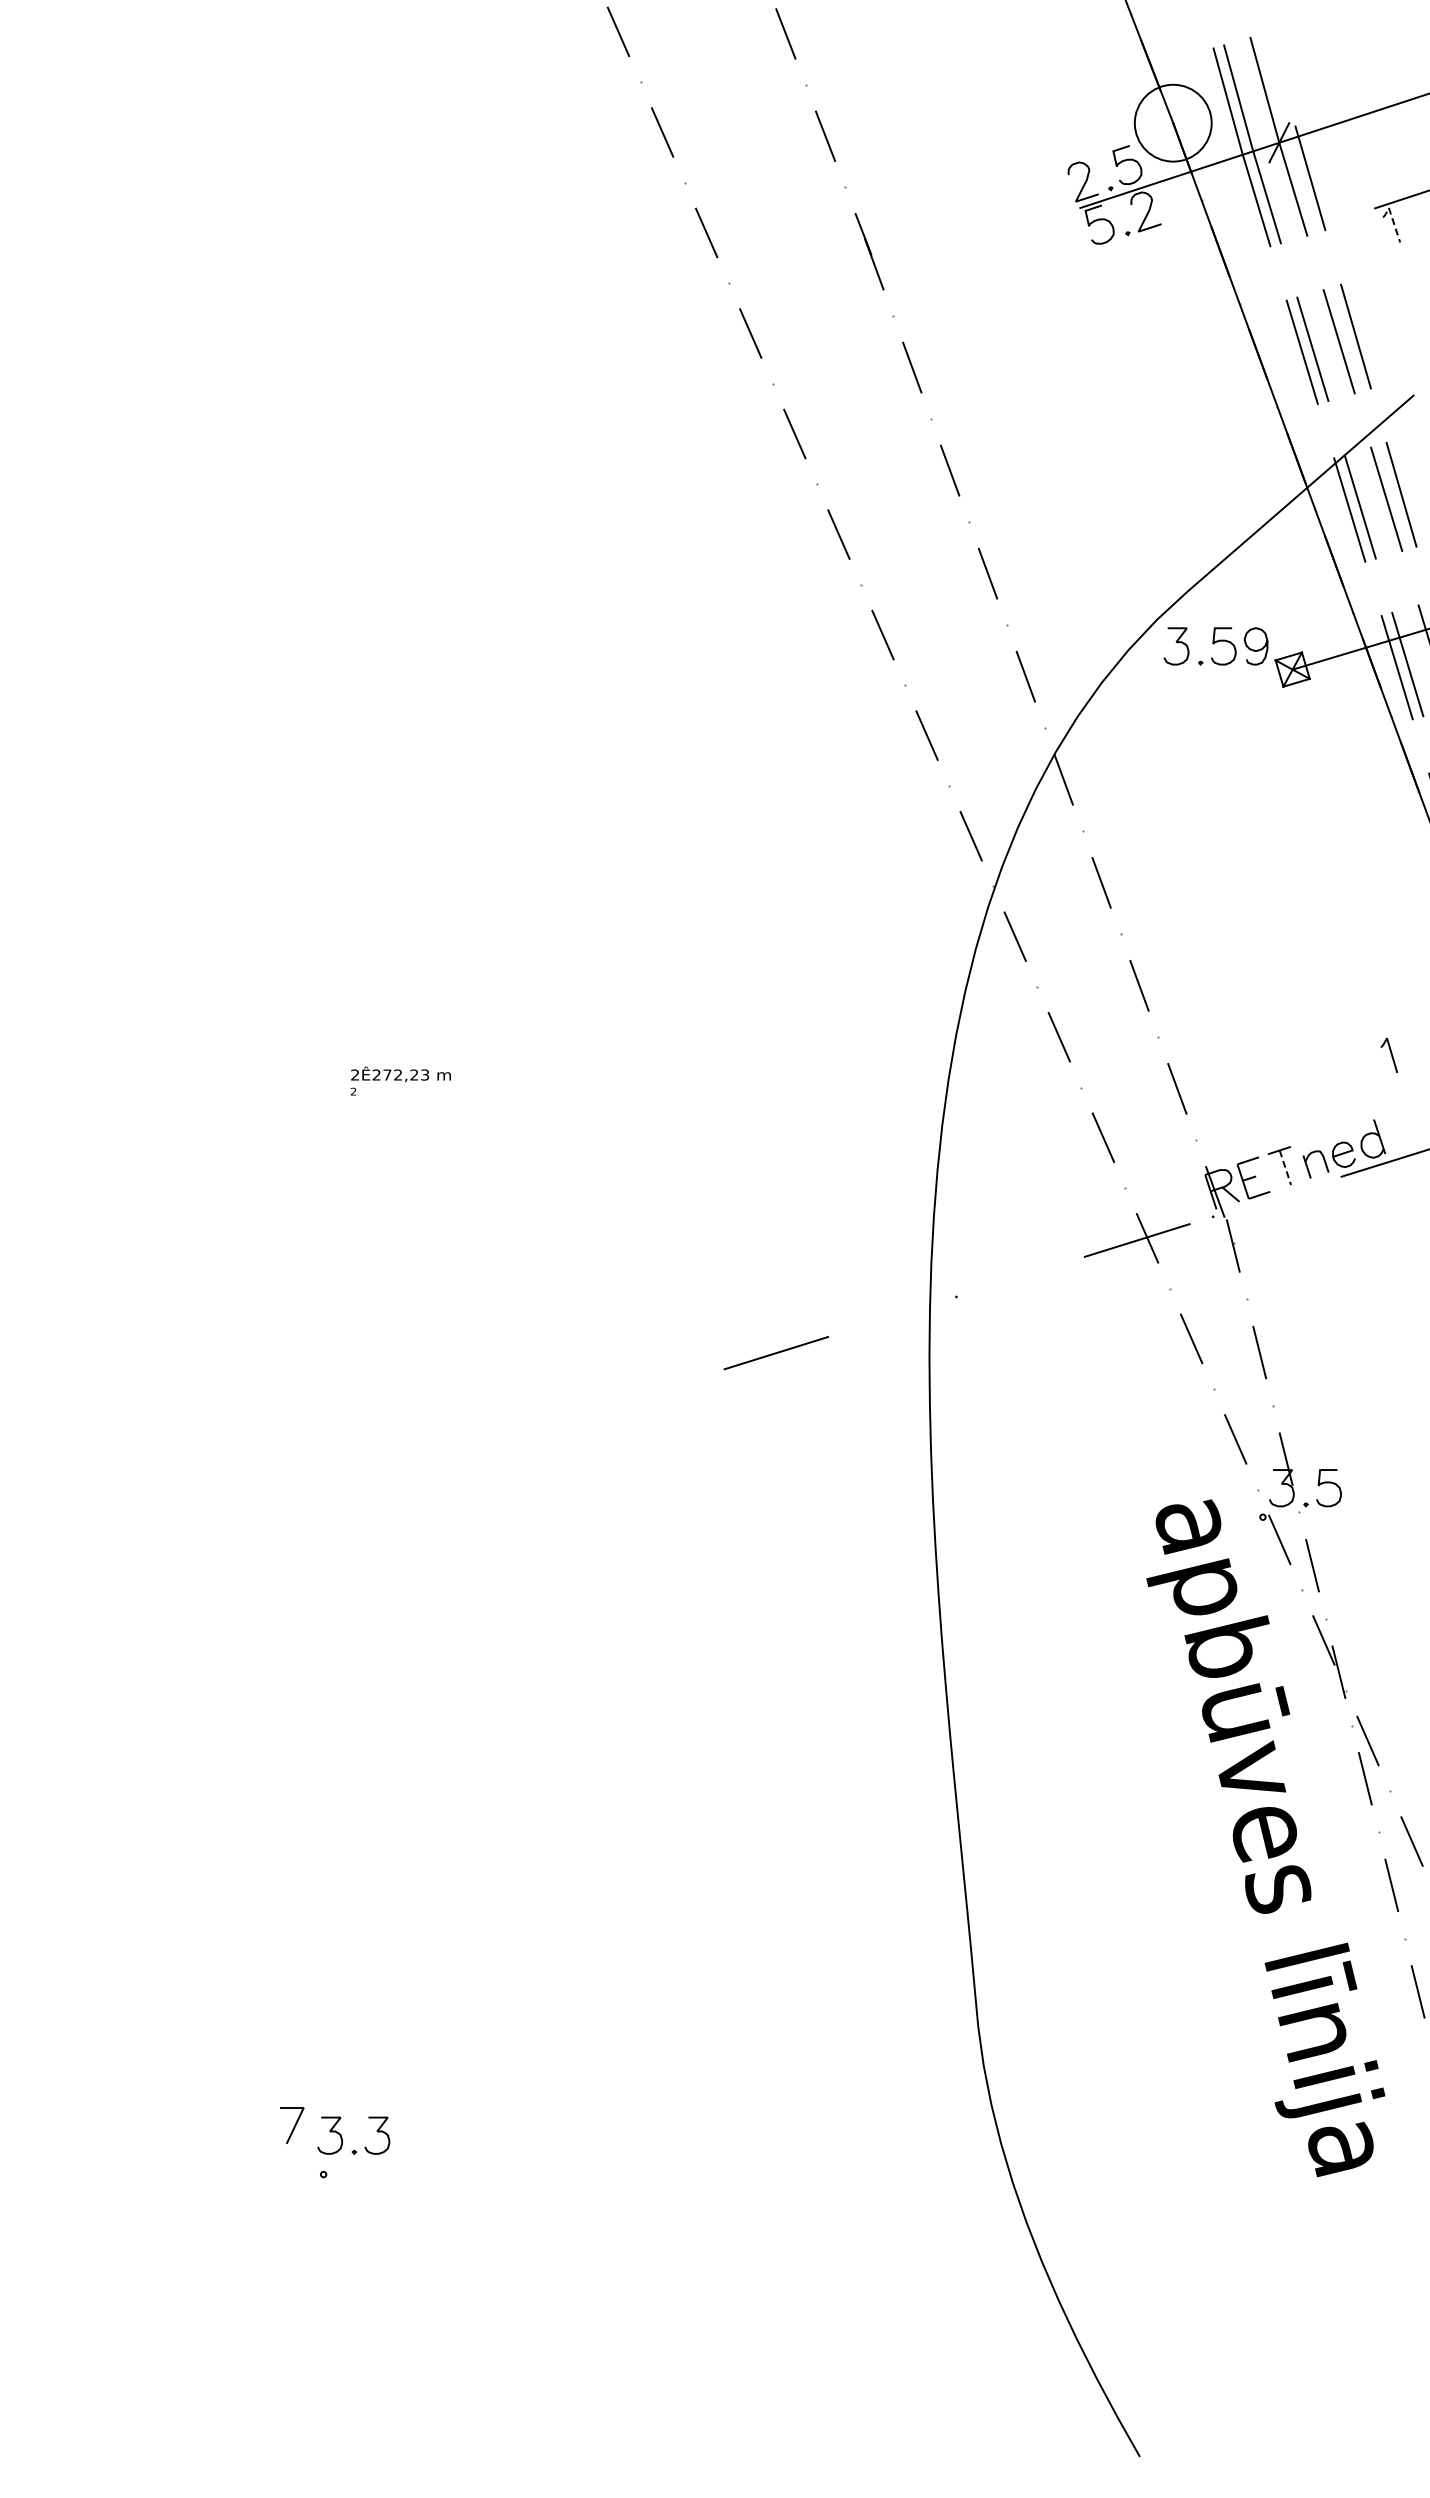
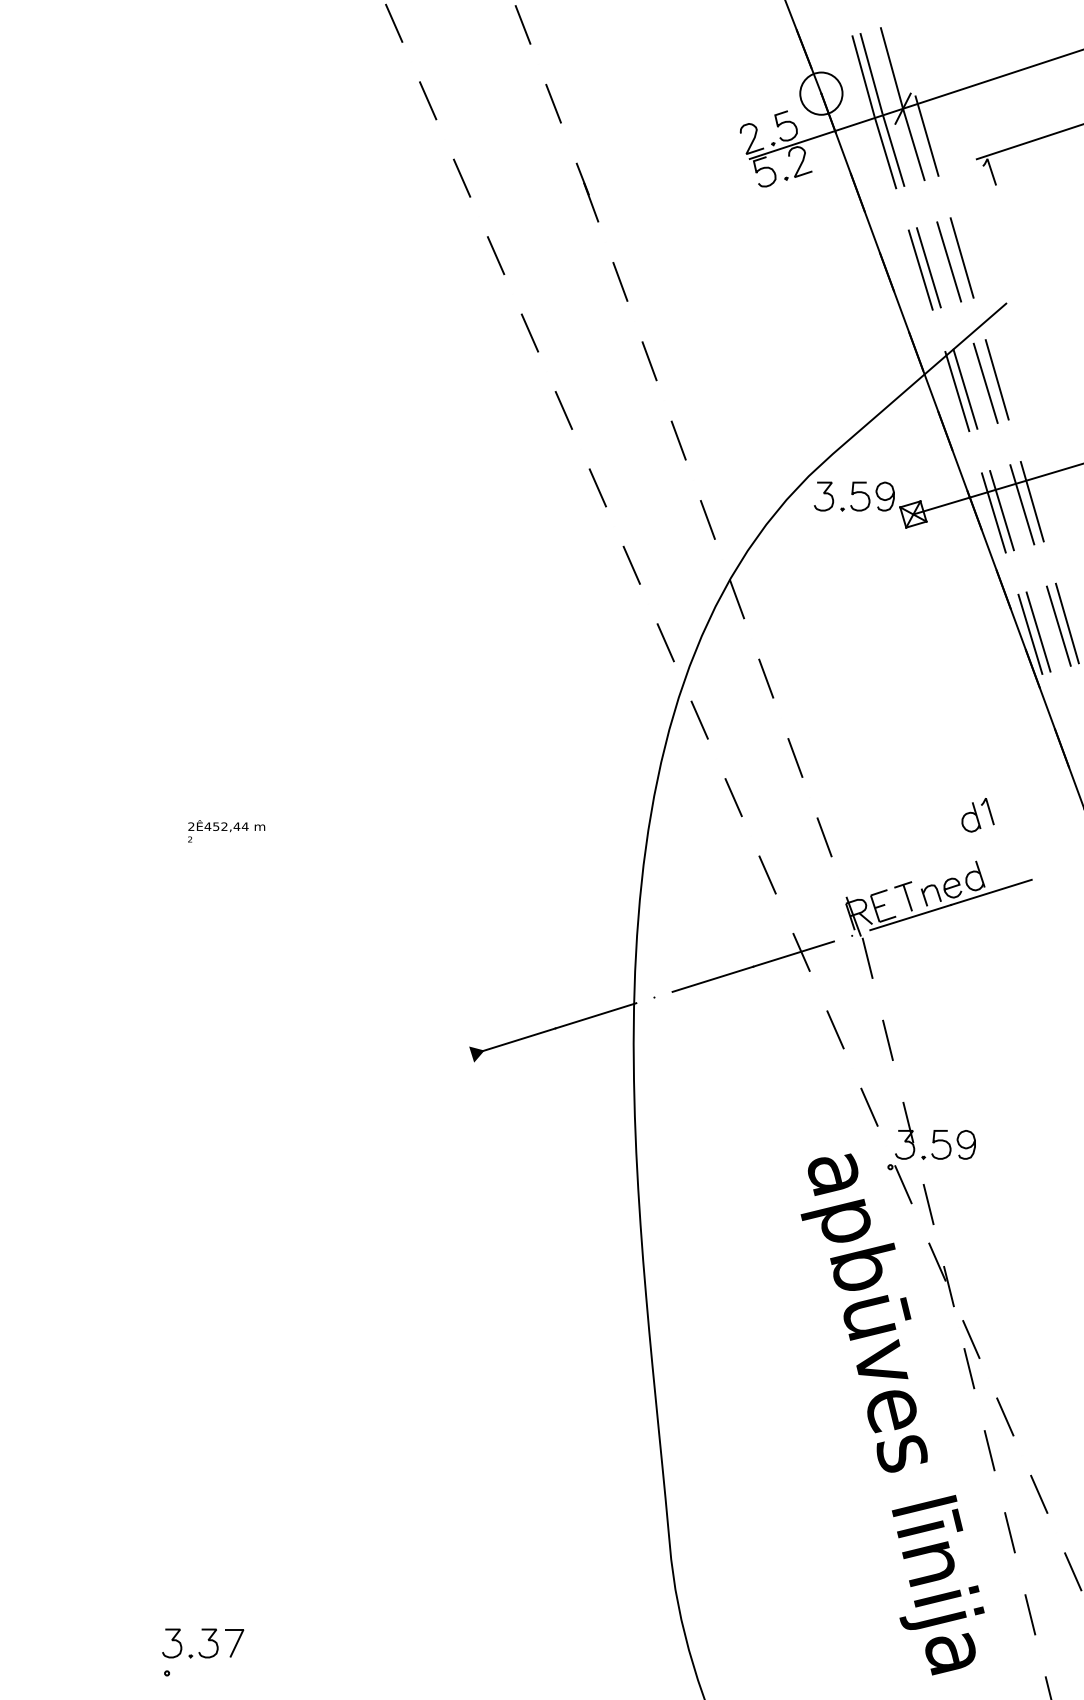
circle: (1172, 122) -> (820, 93), size x0.71
line: (1392, 219) -> (990, 167), dashed -> solid
part: (1367, 1062) -> (970, 817), added
text: (400, 1074) -> (226, 826), 2Ê272,23 -> 2Ê452,44
line: (1285, 1168) -> (907, 898), dashed -> solid
line: (1288, 1192) -> (910, 917), added
line: (1032, 1272) -> (713, 978), added
line: (880, 1320) -> (595, 1015), added
fill: (725, 1370) -> (476, 1054), added
curve: (1361, 1491) -> (966, 1147), added
part: (292, 2125) -> (234, 1643), moved

